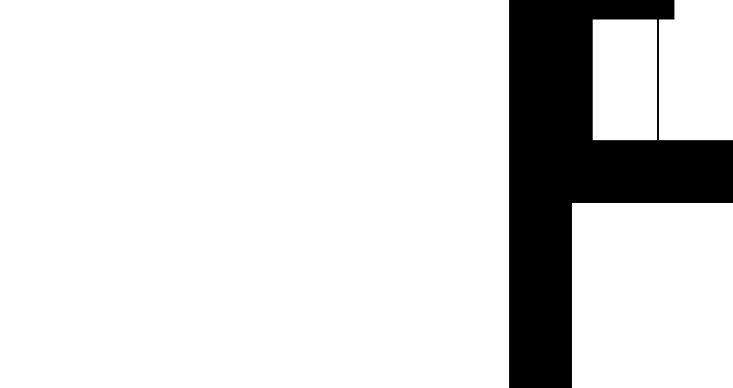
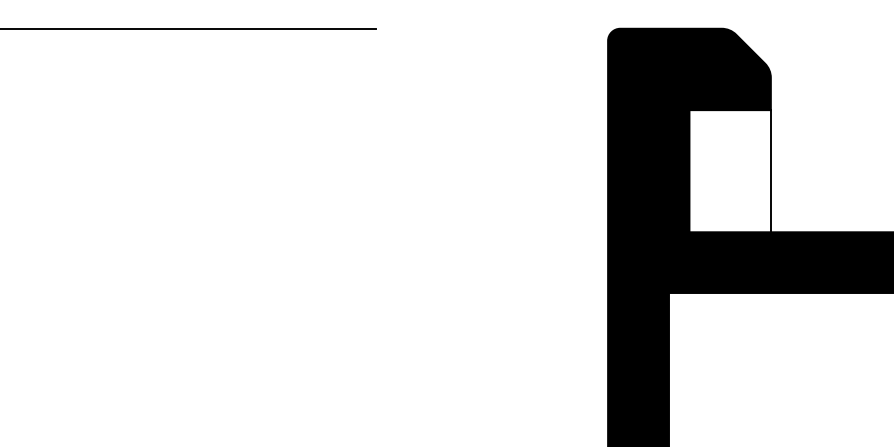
line: (658, 80) -> (770, 171), moved

